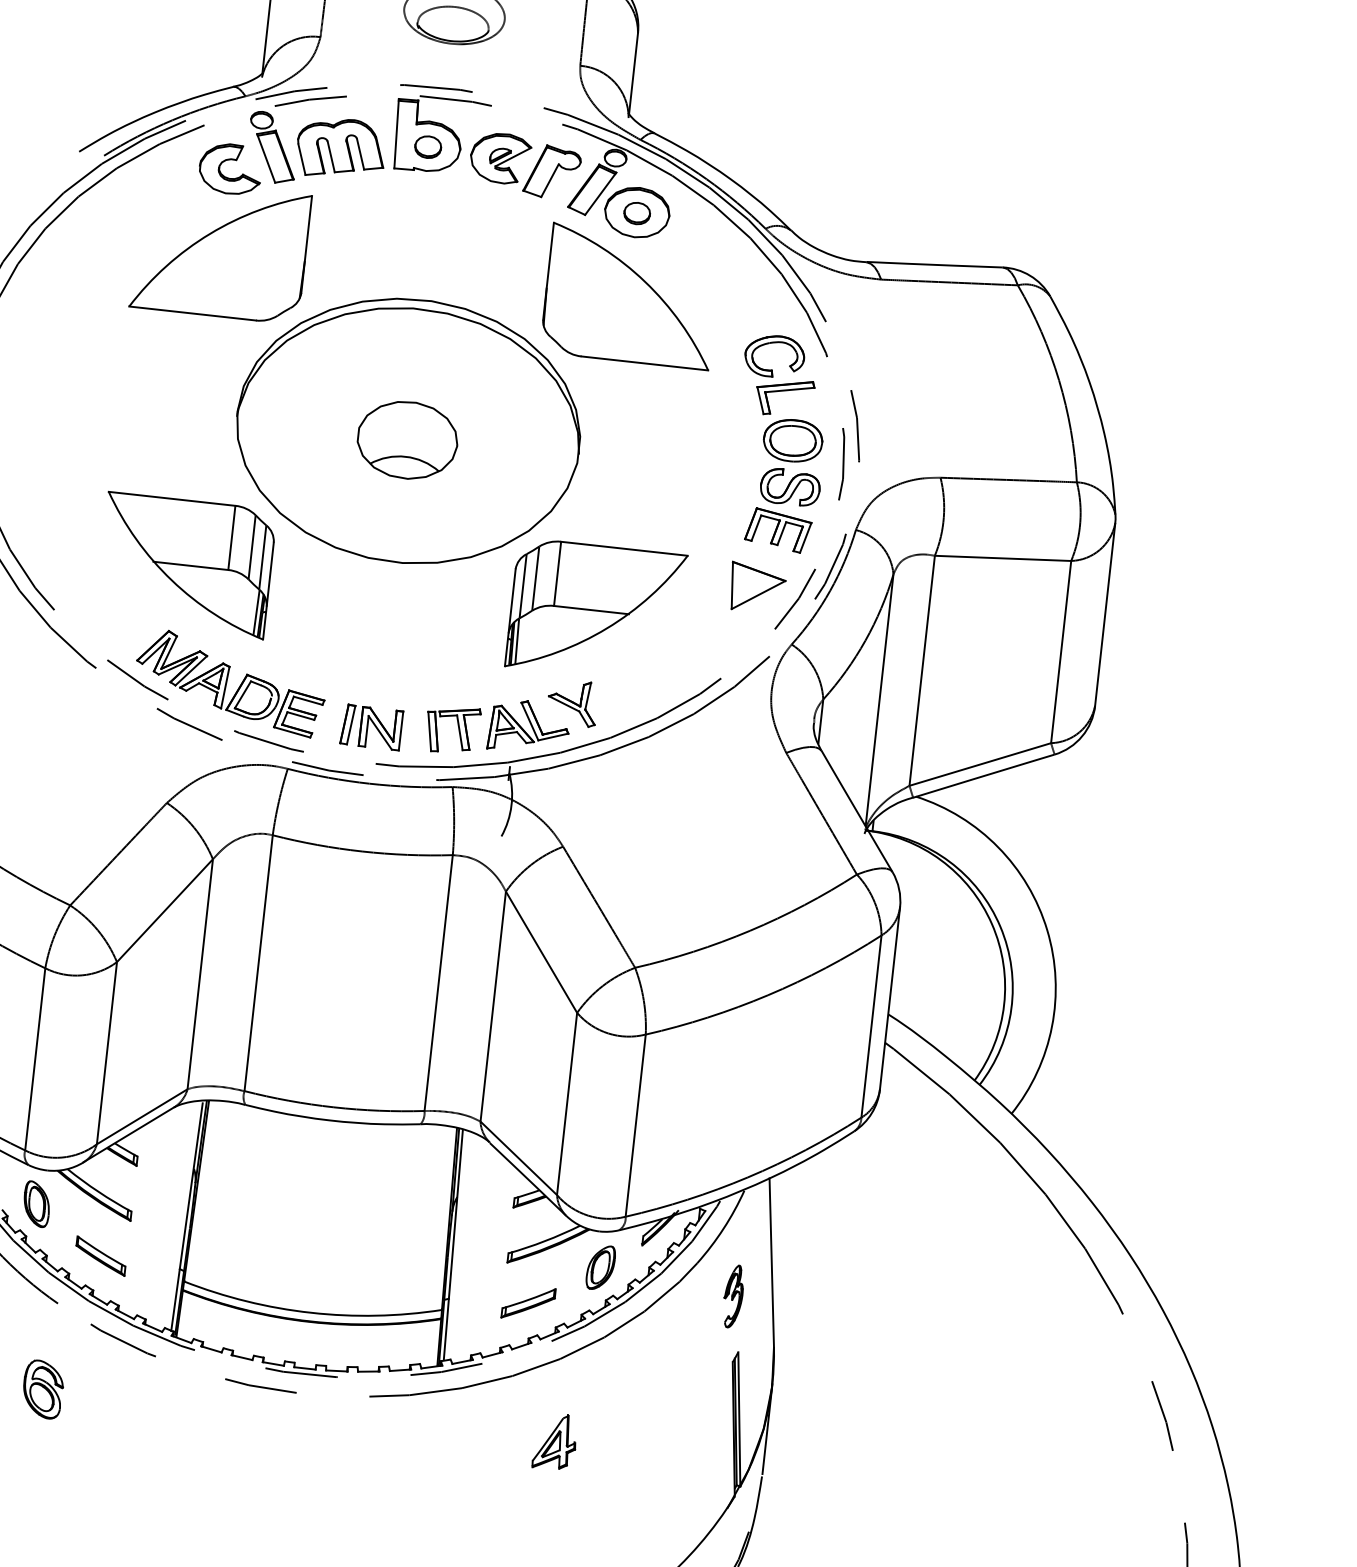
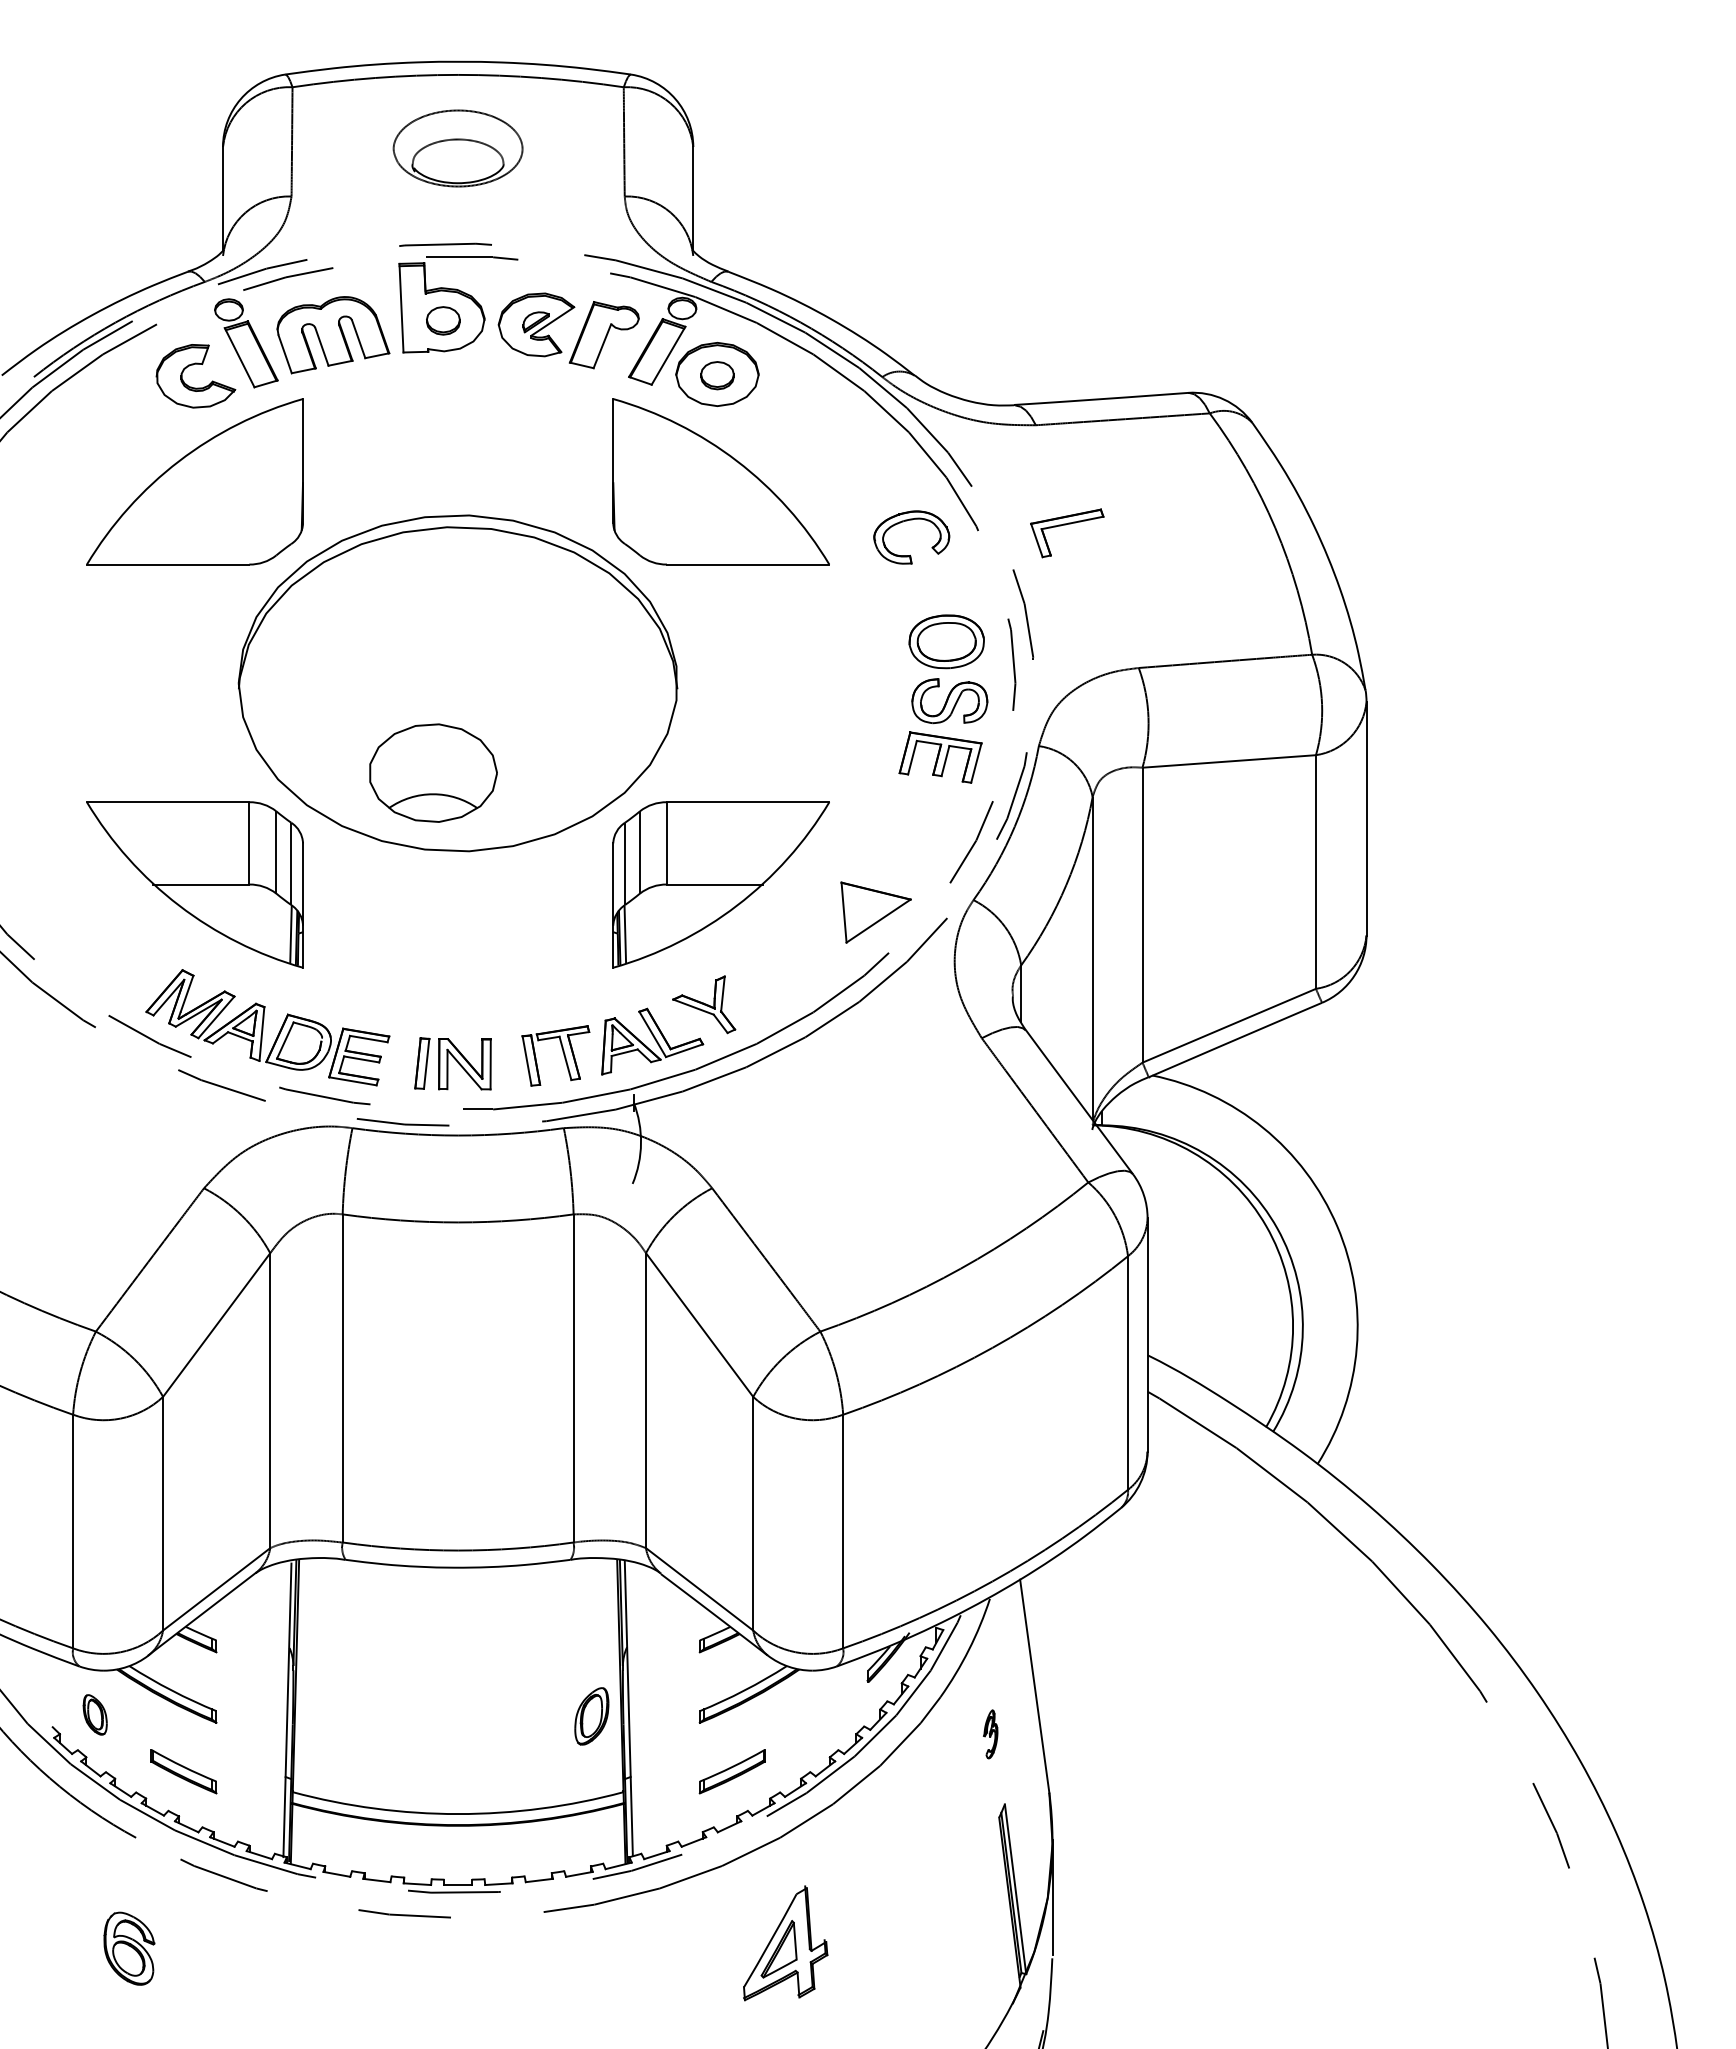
part: (784, 391) -> (1066, 525), moved
part: (407, 439) -> (433, 772), moved
part: (756, 588) -> (875, 912), moved
part: (36, 1203) -> (94, 1714), size x0.7
part: (600, 1267) -> (591, 1716), moved
part: (733, 1296) -> (990, 1734), size x0.6
part: (555, 1441) -> (785, 1942), size x1.6

